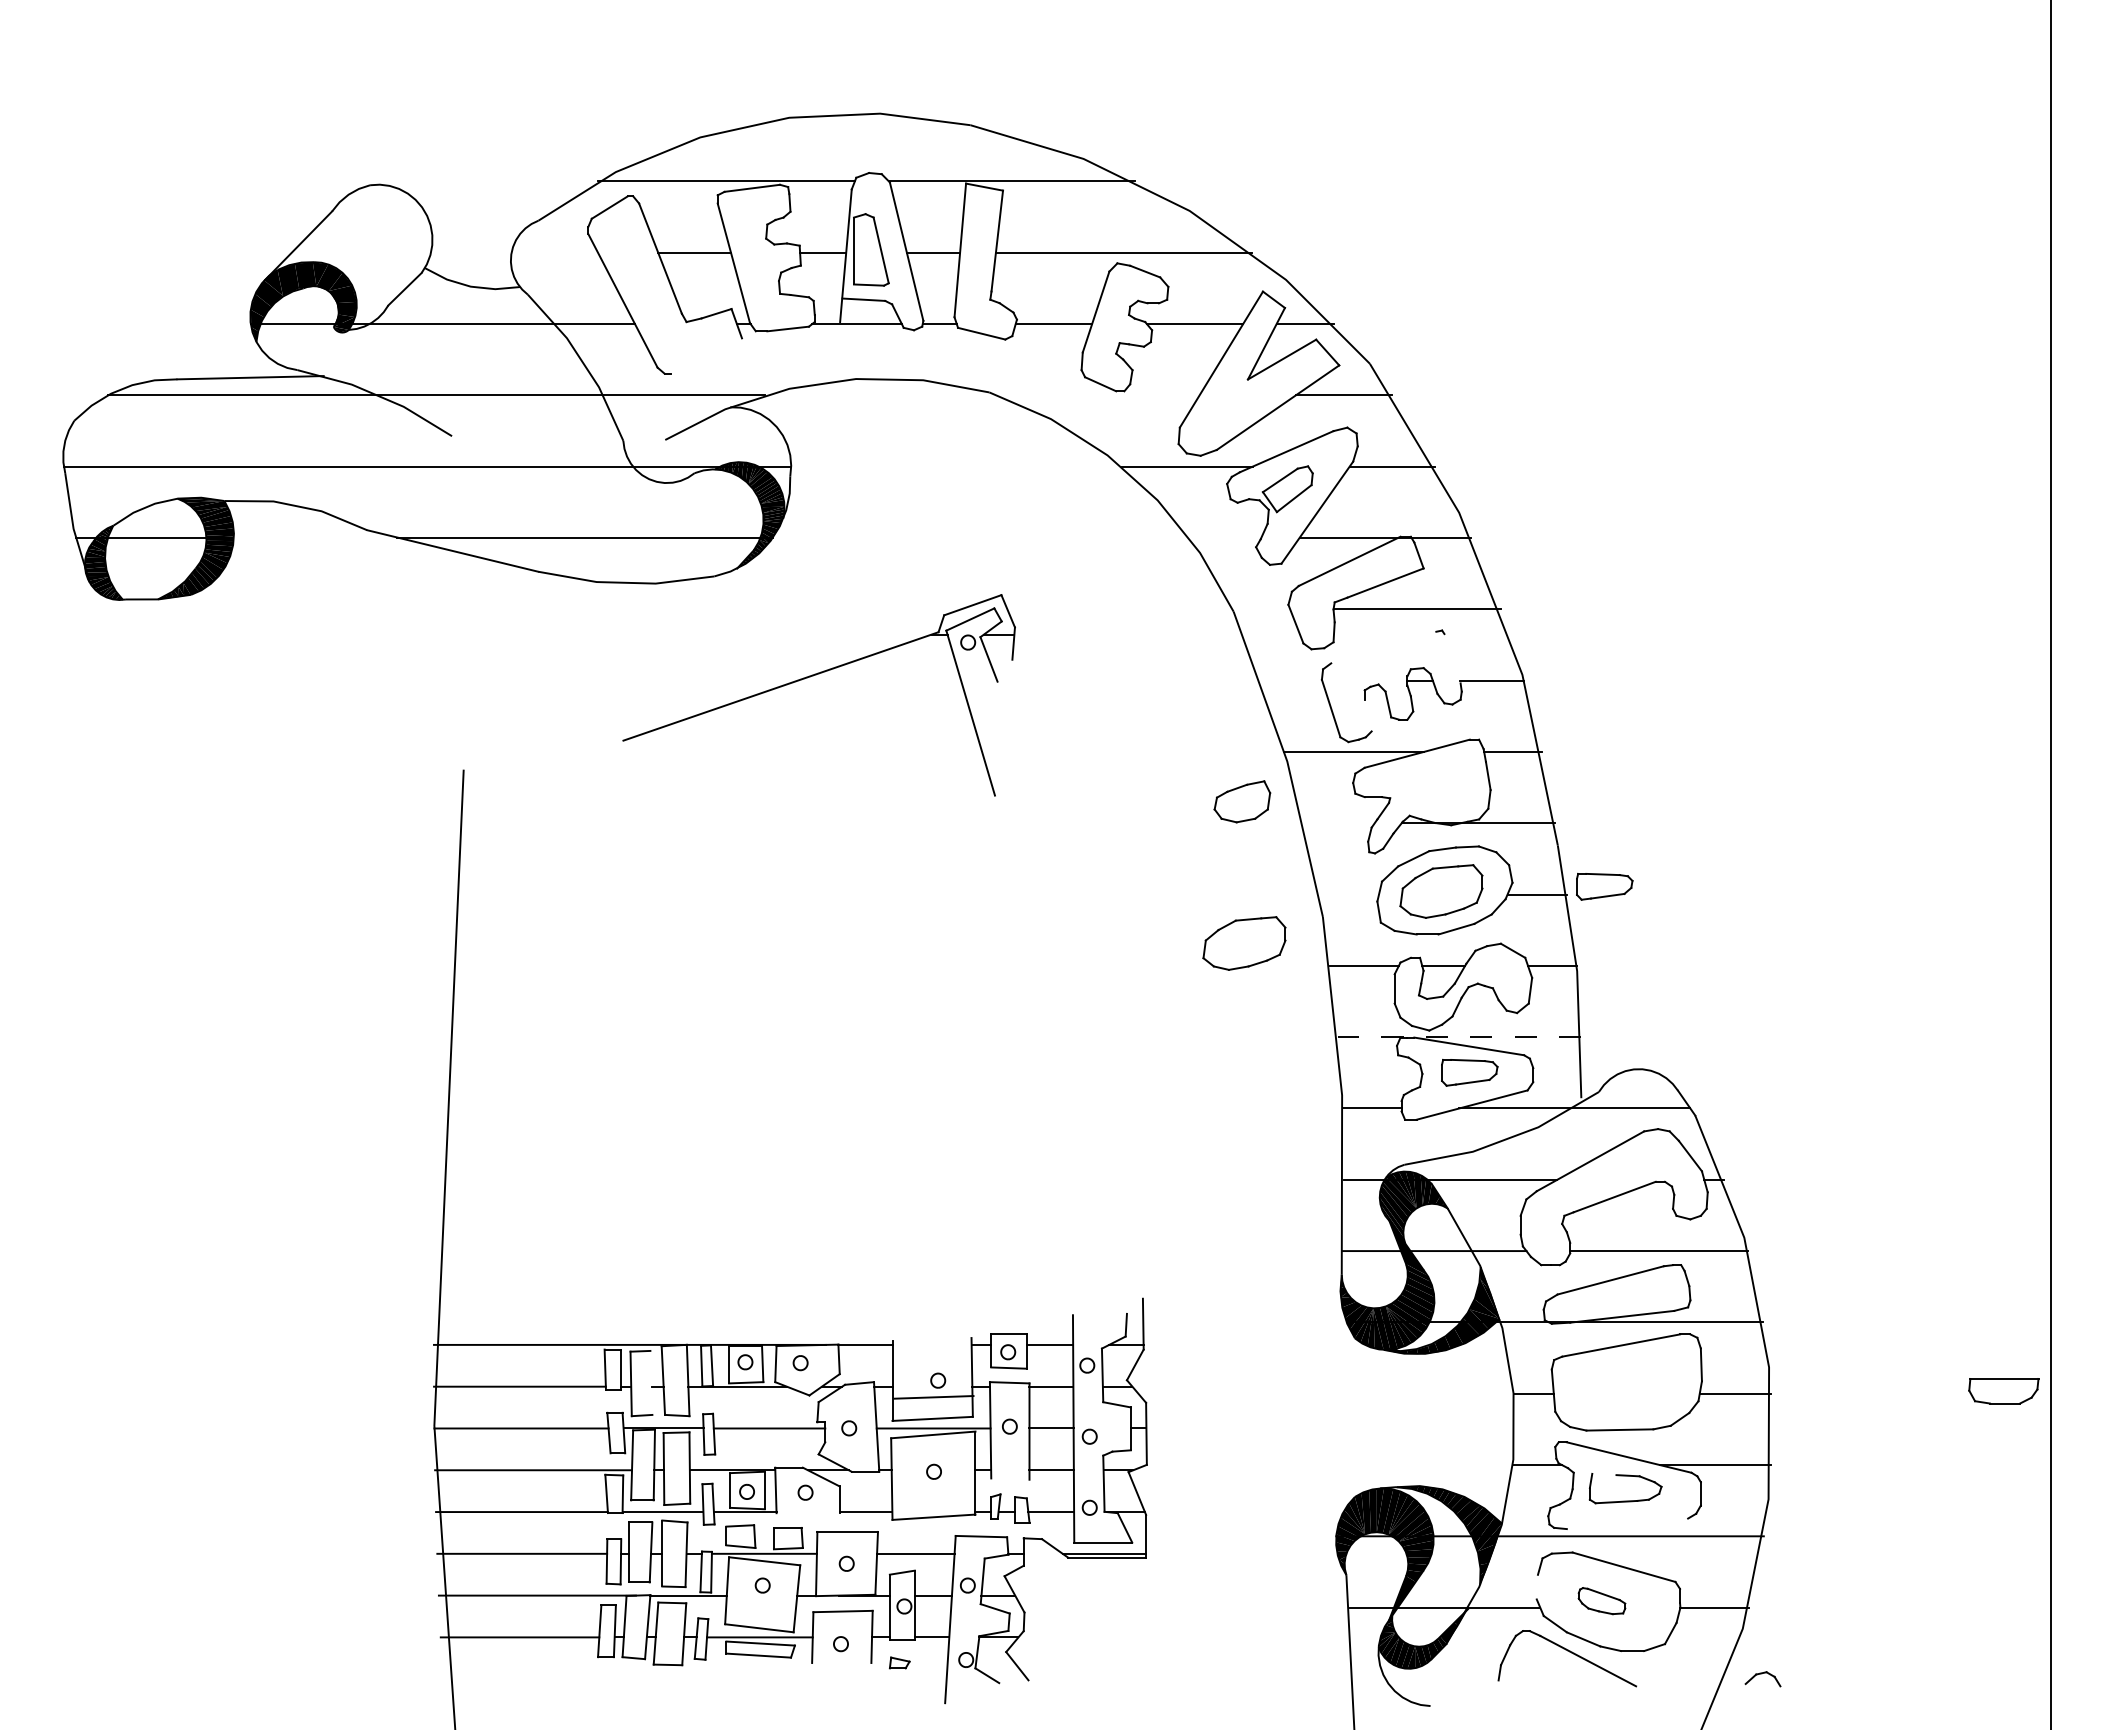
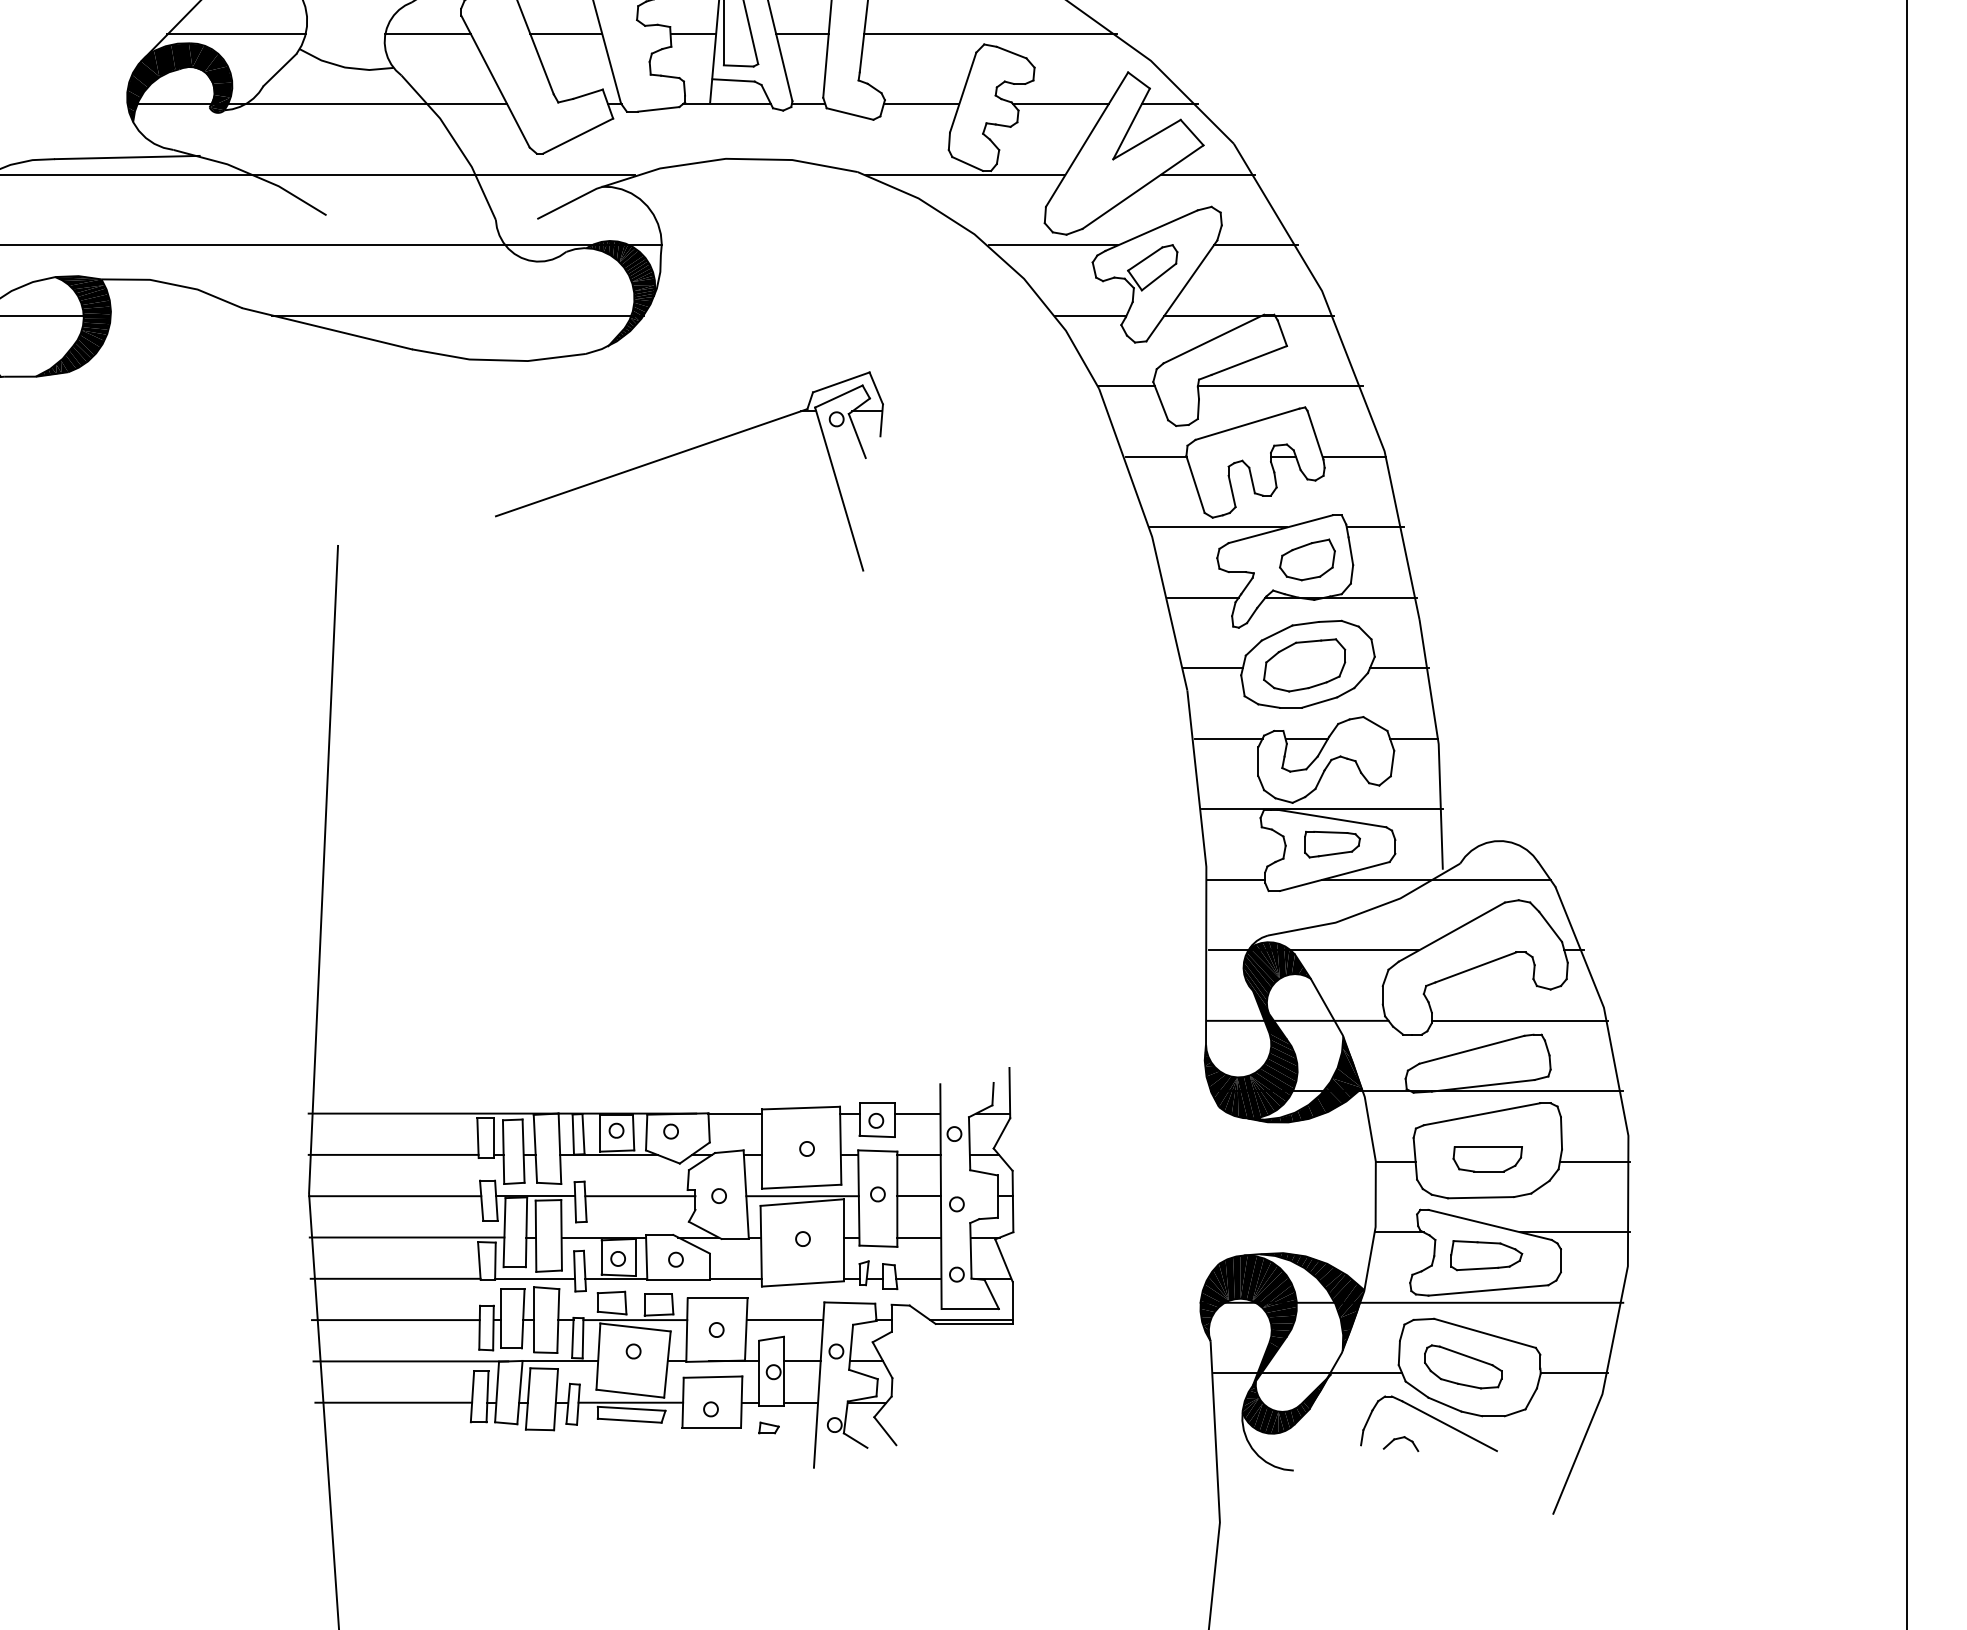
line: (360, 252) -> (236, 33), added
line: (554, 252) -> (427, 33), added
line: (706, 355) -> (578, 135), added
line: (1098, 395) -> (965, 175), added
line: (1225, 537) -> (1091, 315), added
line: (1261, 609) -> (1126, 386), added
line: (1383, 647) -> (1247, 424), added
line: (1452, 658) -> (1315, 435), added
line: (1291, 680) -> (1156, 456), added
line: (1367, 715) -> (1231, 491), added
part: (1242, 801) -> (1307, 559), moved
line: (1338, 823) -> (1202, 598), added
part: (1604, 886) -> (1465, 660), removed
line: (1348, 894) -> (1212, 668), added
part: (1244, 943) -> (1109, 716), removed
line: (1459, 1037) -> (1322, 809), dashed -> solid
line: (651, 1382) -> (523, 1150), added
part: (2003, 1391) -> (1487, 1159), moved
line: (933, 1397) -> (800, 1108), moved
line: (1604, 1474) -> (1465, 1241), added
line: (1010, 1478) -> (878, 1245), added
line: (807, 1513) -> (677, 1280), added
line: (1627, 1523) -> (1488, 1290), added
line: (1536, 1586) -> (1398, 1352), added
part: (1601, 1600) -> (1462, 1366), size x1.67
line: (841, 1662) -> (711, 1427), added
part: (1762, 1679) -> (1400, 1444), moved

